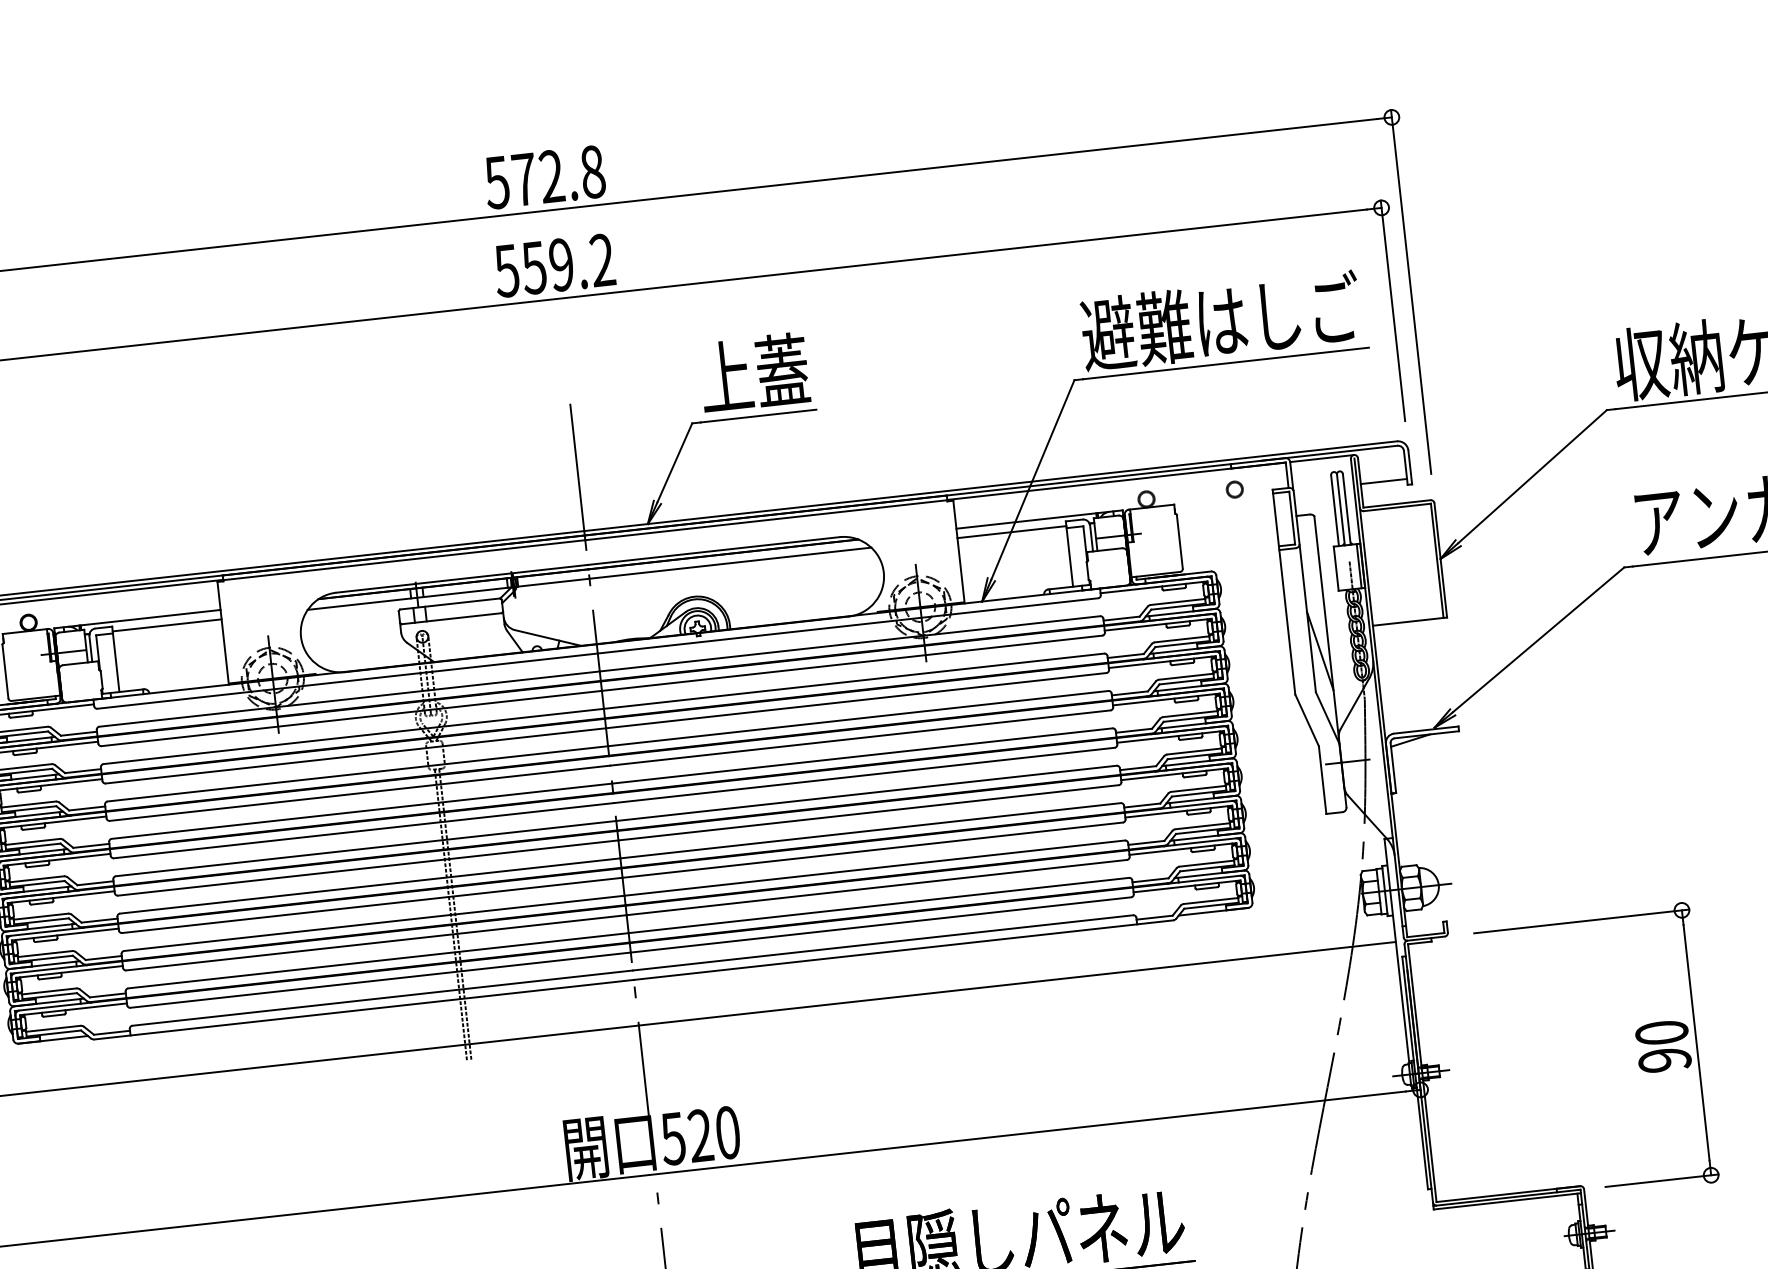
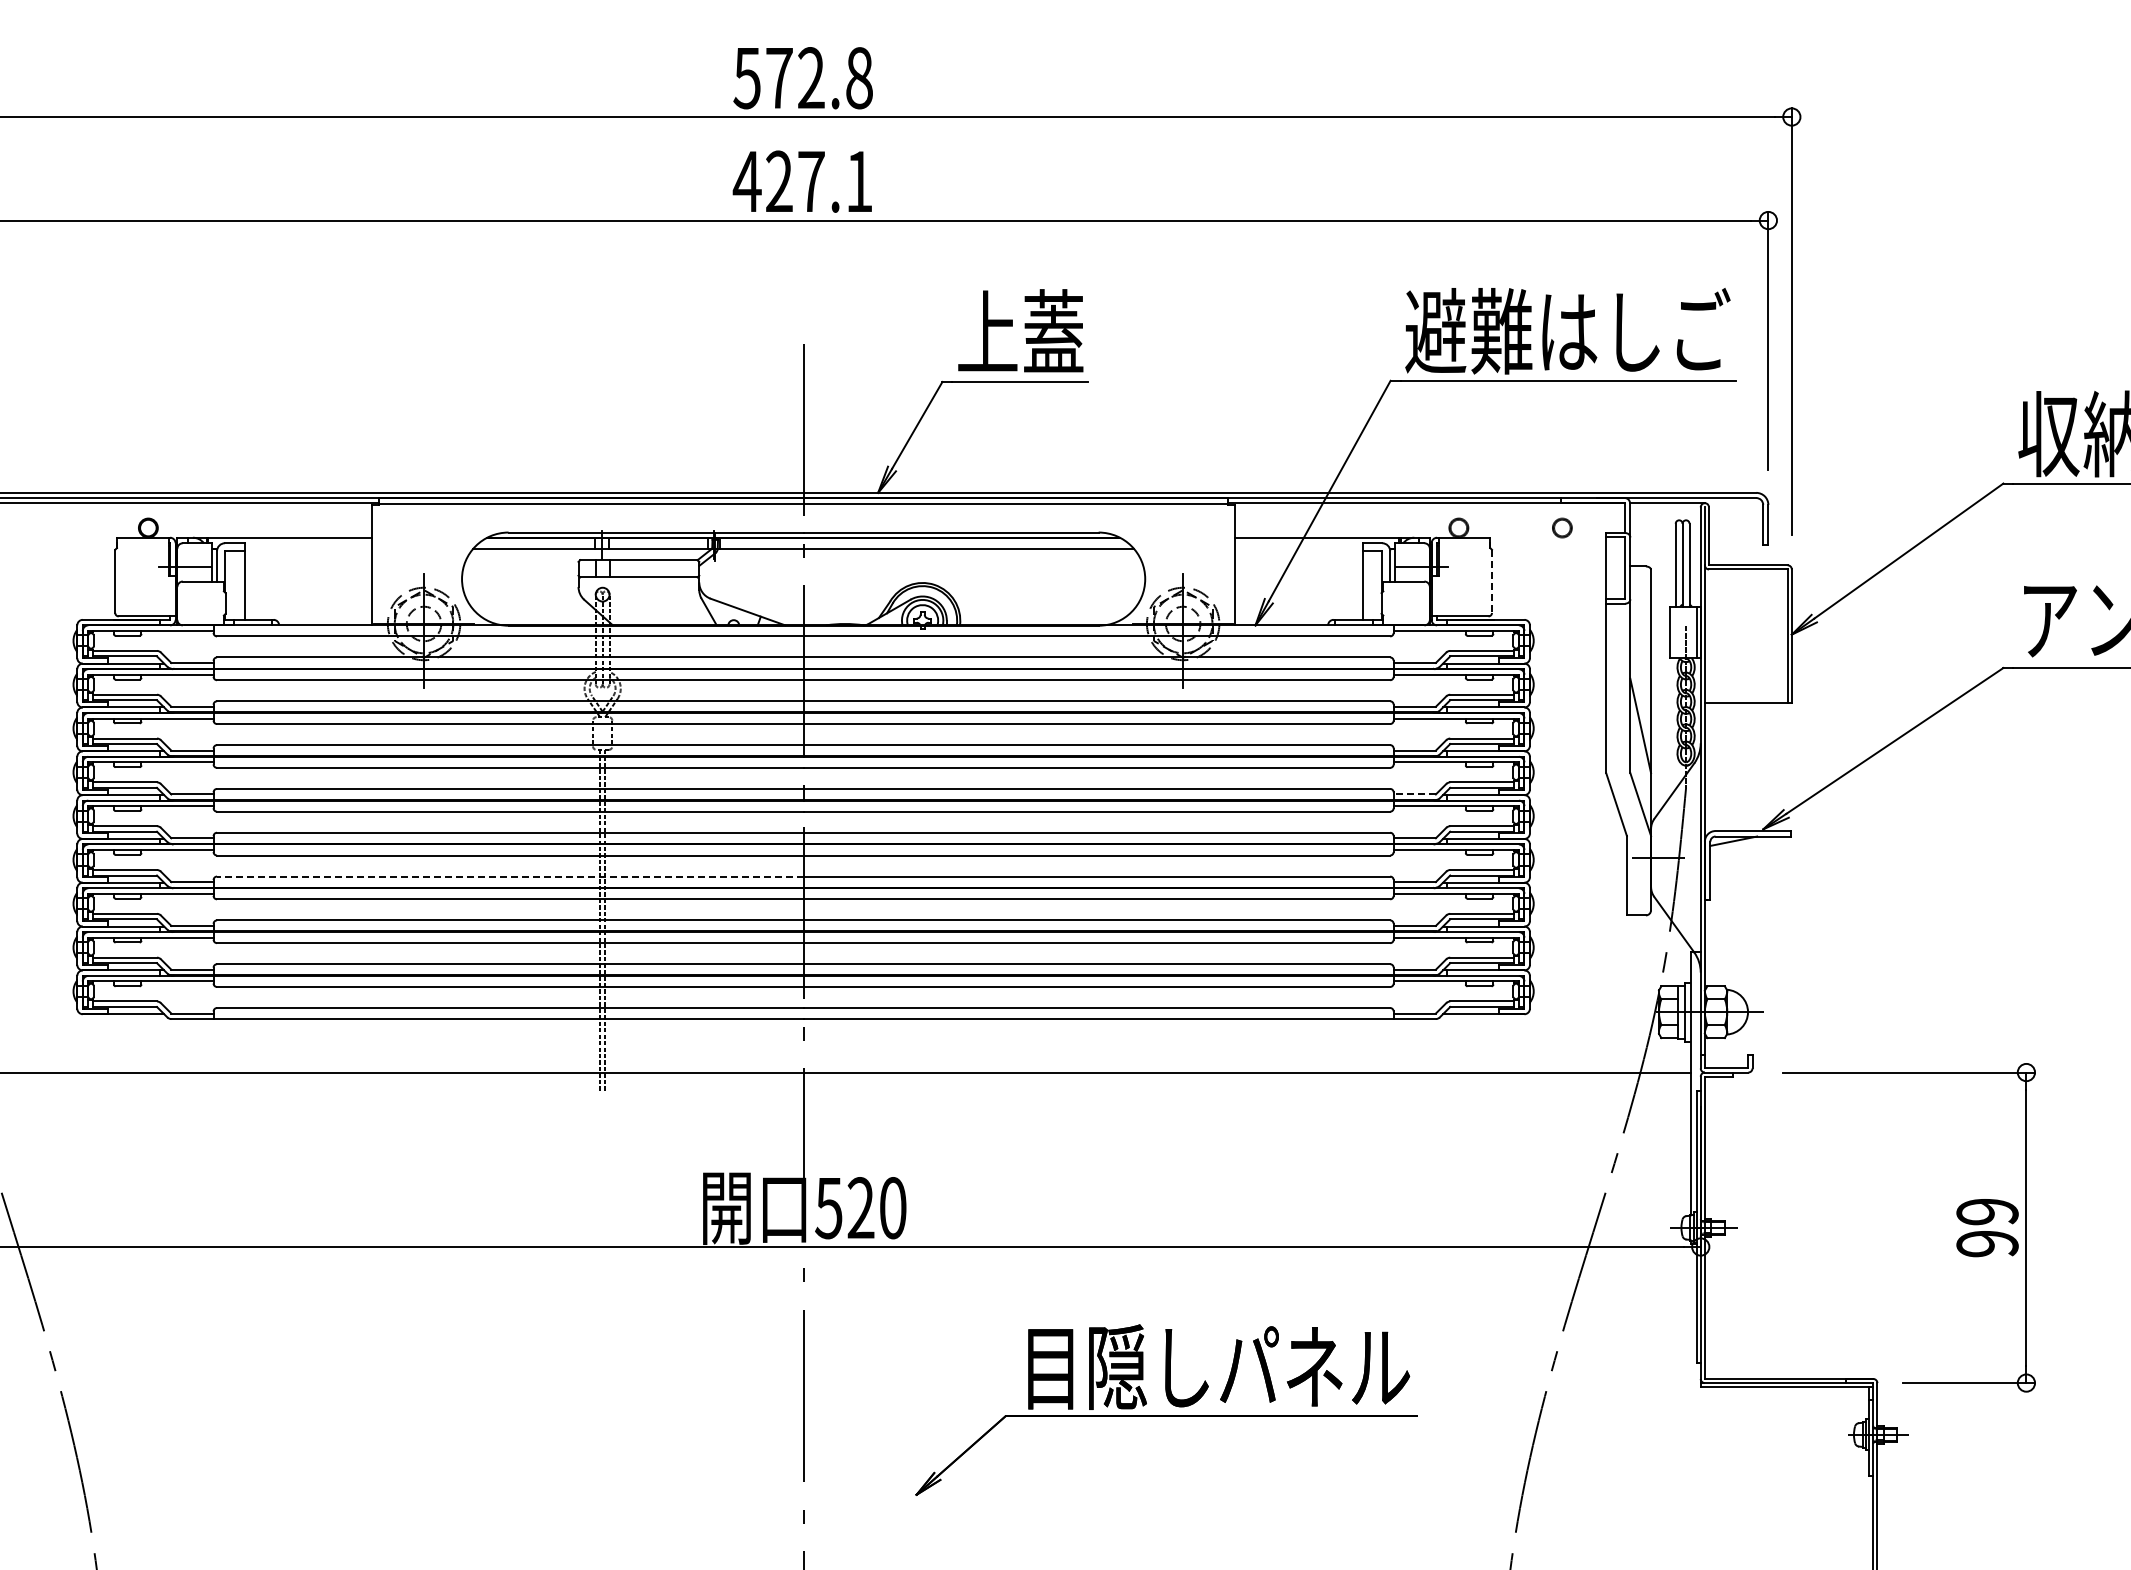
text: (554, 265) -> (802, 181), 559.2 -> 427.1
line: (1384, 481) -> (1736, 537), removed
line: (1011, 531) -> (1298, 548), removed
line: (1180, 541) -> (1492, 581), solid -> dashed
line: (167, 625) -> (308, 548), removed
line: (1133, 730) -> (1414, 794), solid -> dashed
line: (369, 886) -> (509, 876), solid -> dashed
text: (1661, 1032) -> (1987, 1211), 90 -> 99

